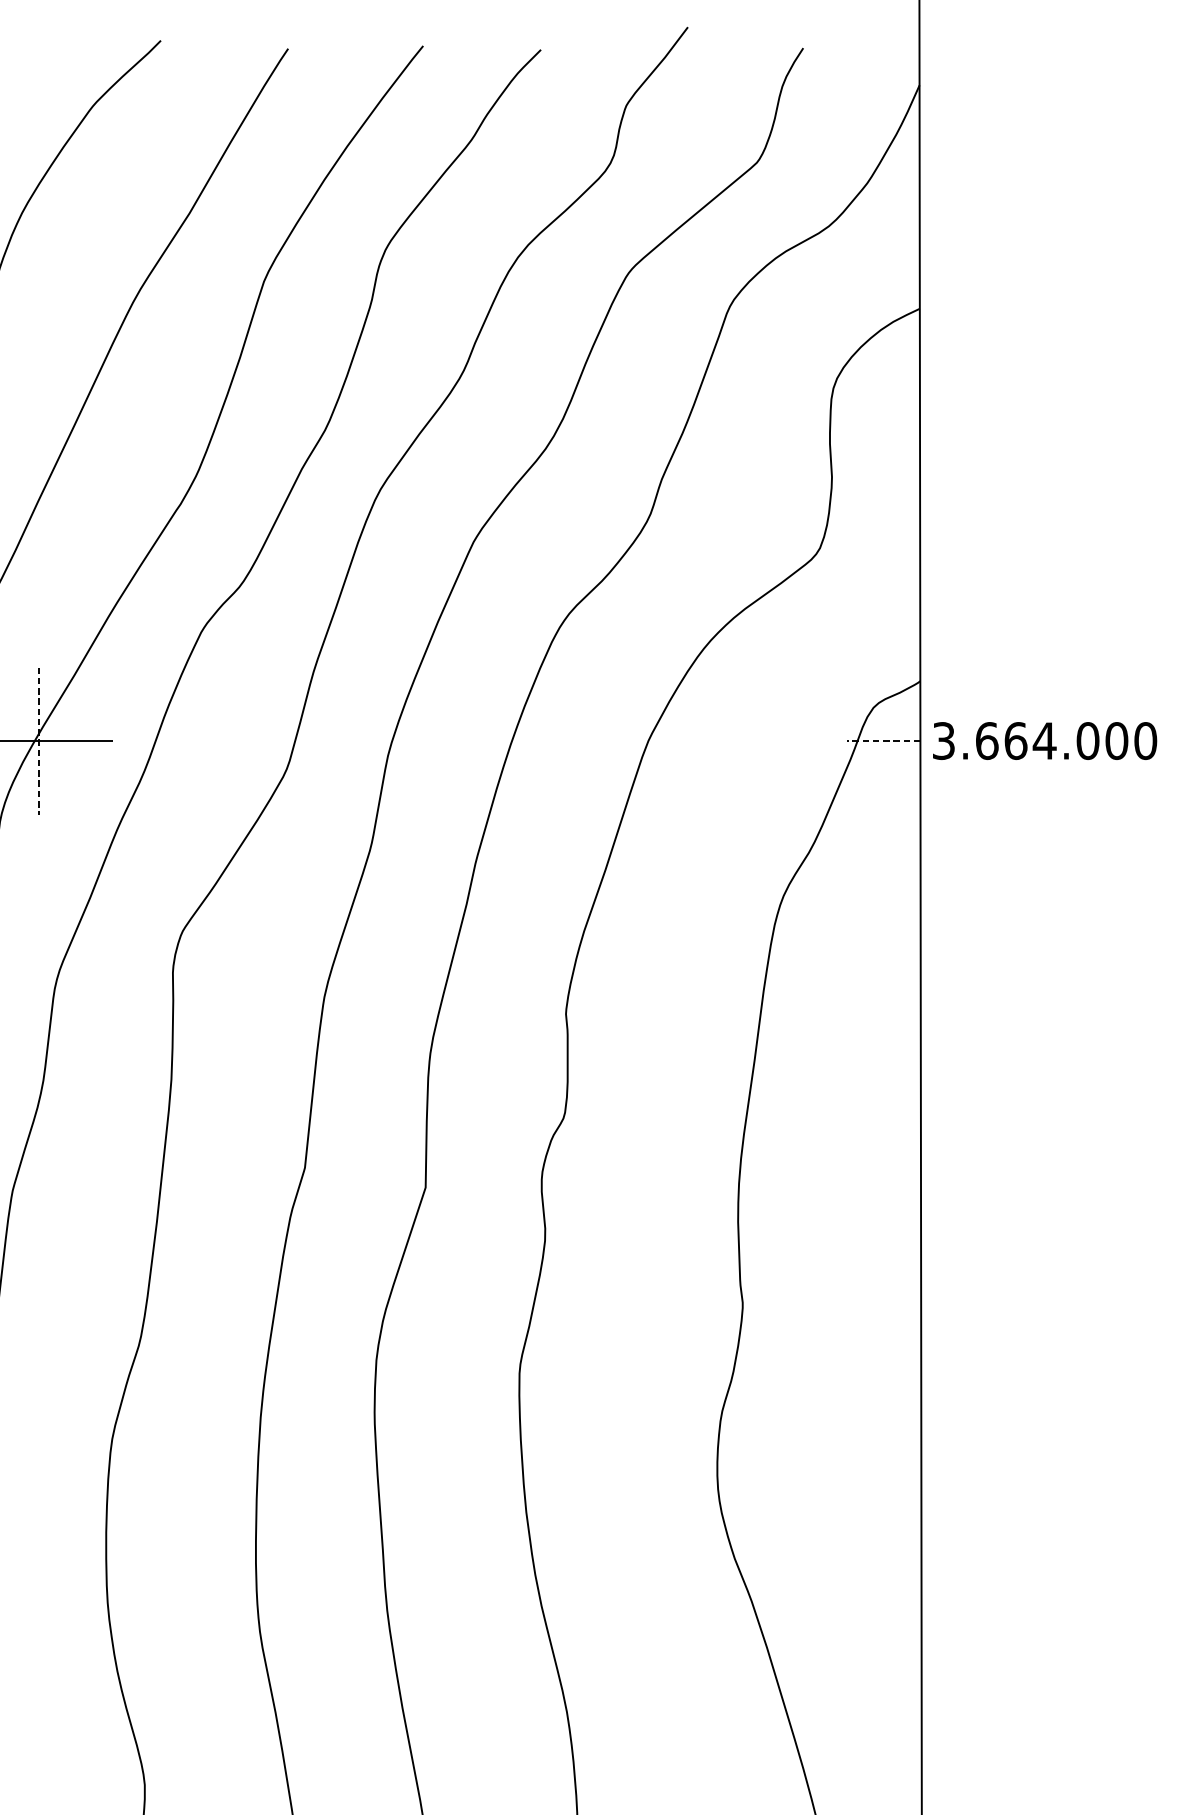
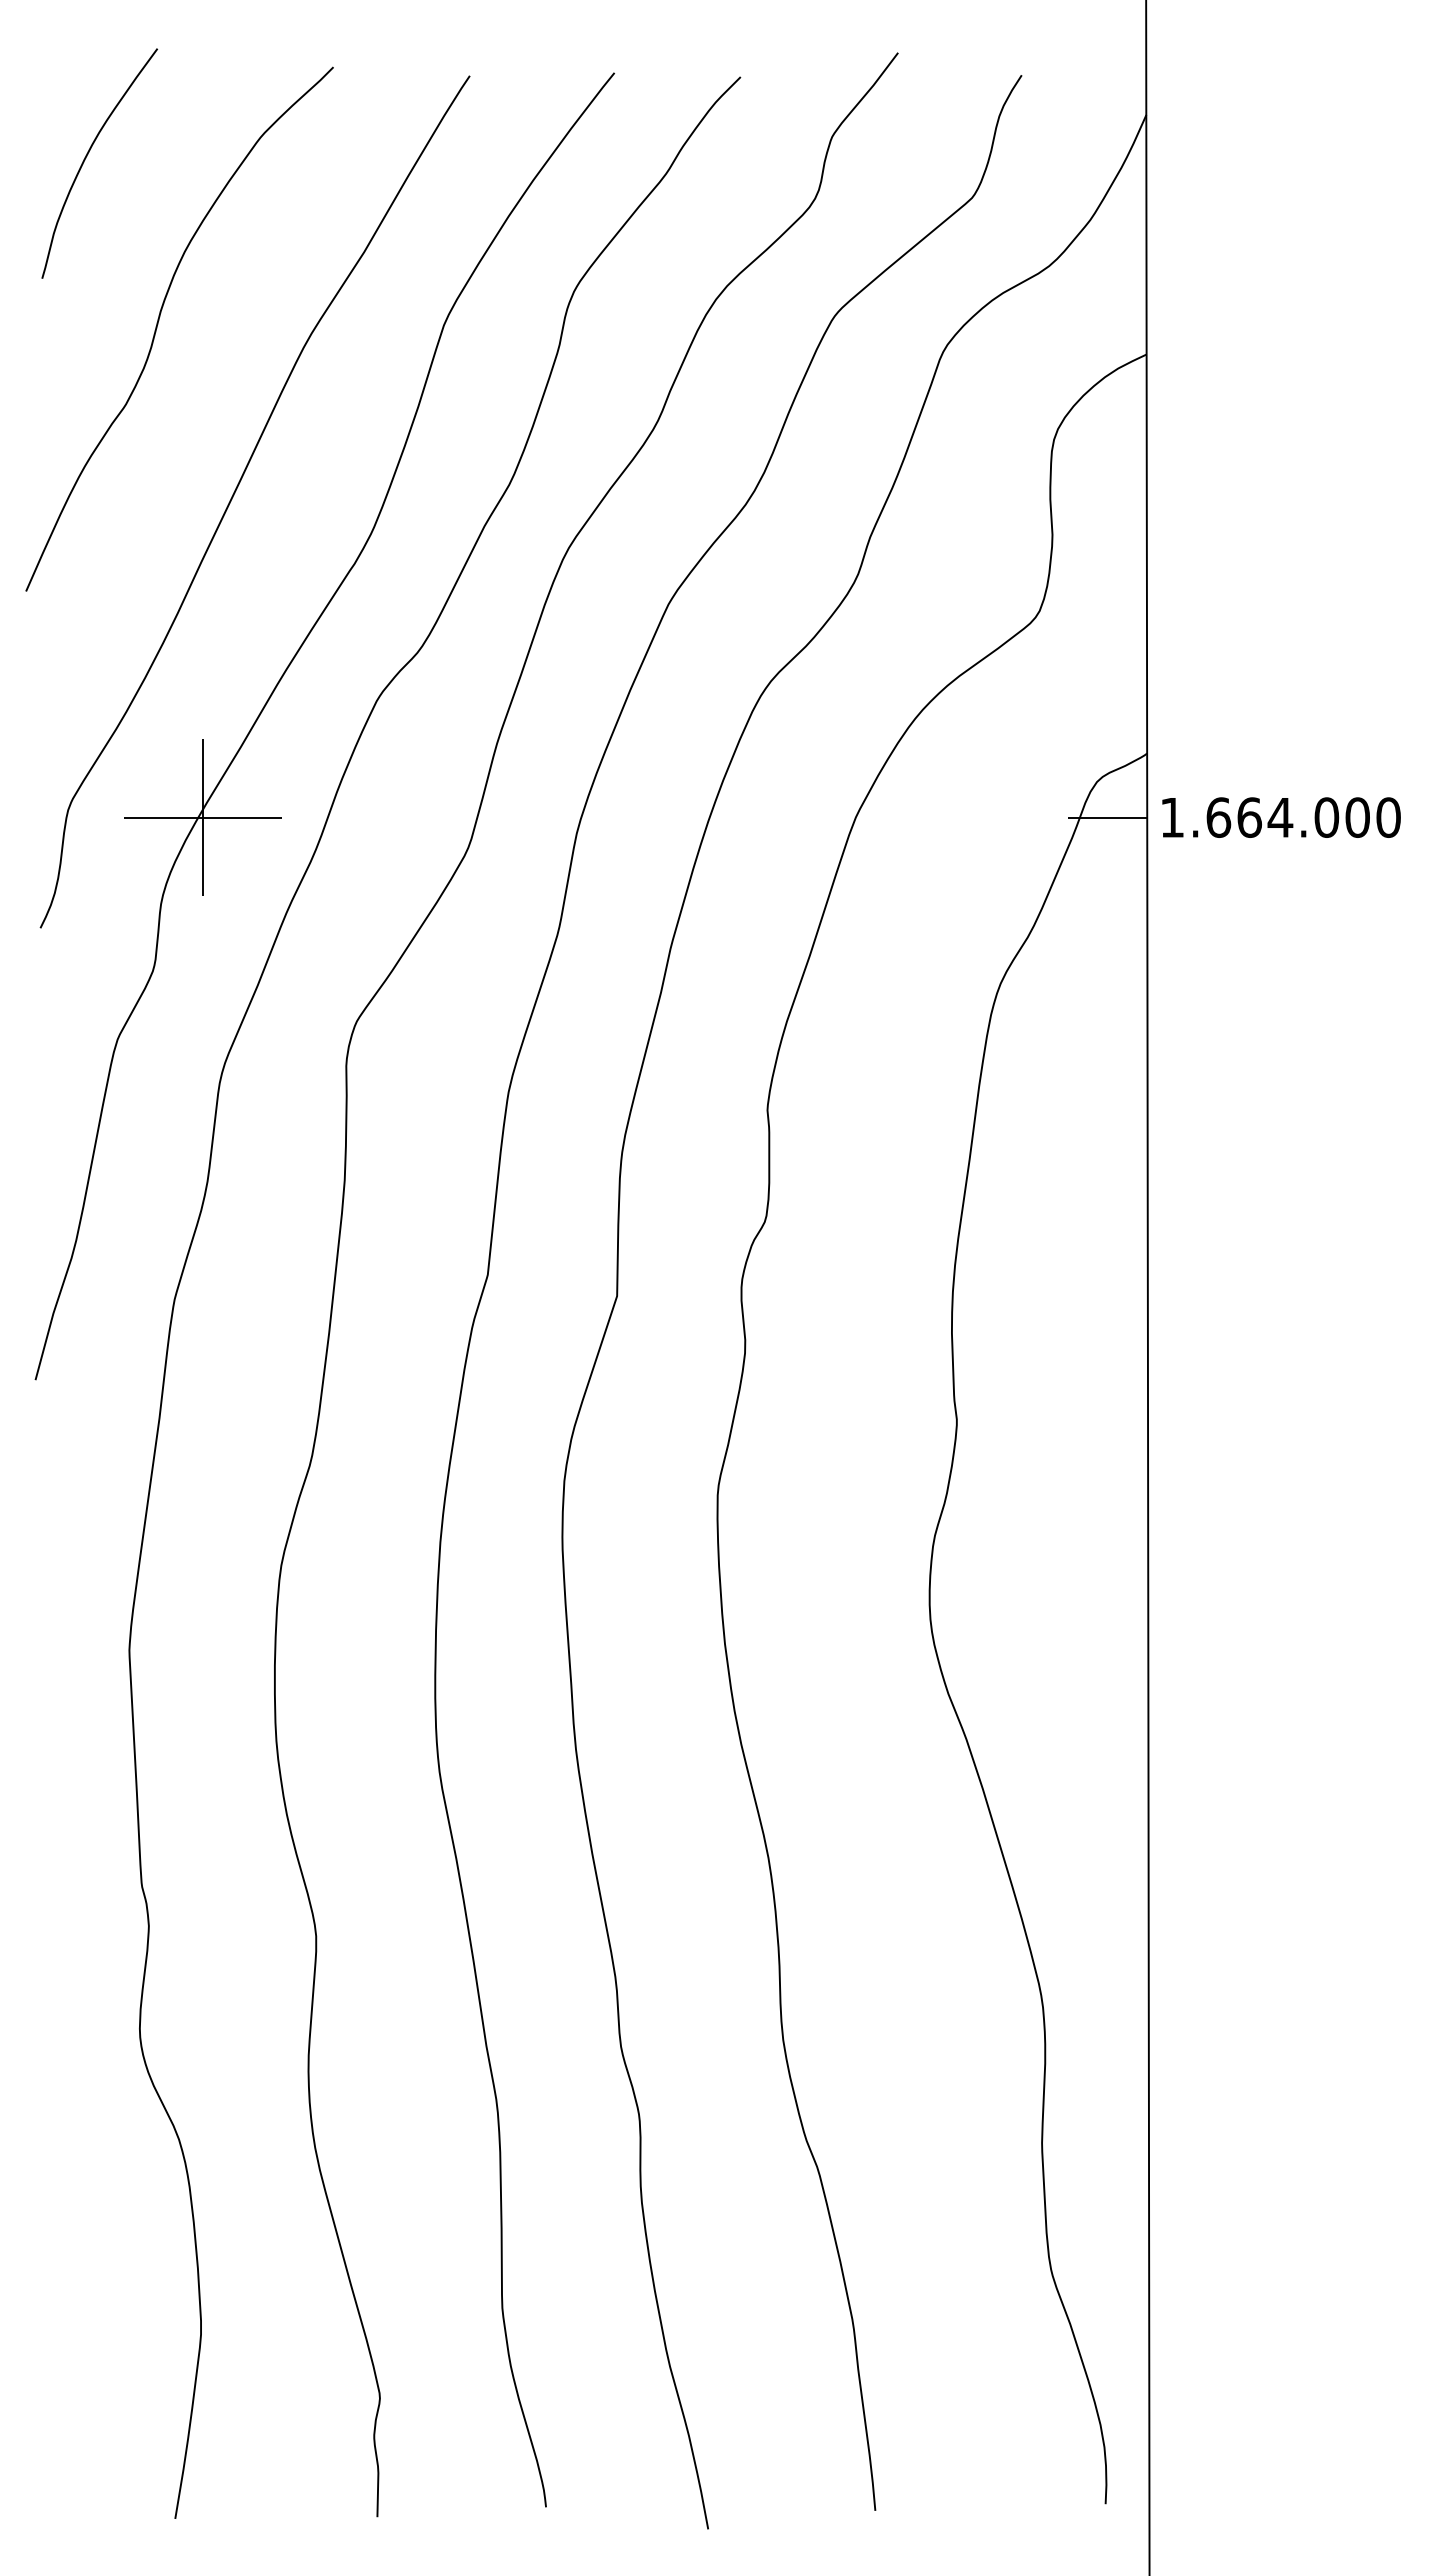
line: (39, 740) -> (203, 817), dashed -> solid
line: (883, 740) -> (1107, 817), dashed -> solid
text: (943, 740) -> (1171, 817), 3.664.000 -> 1.664.000

